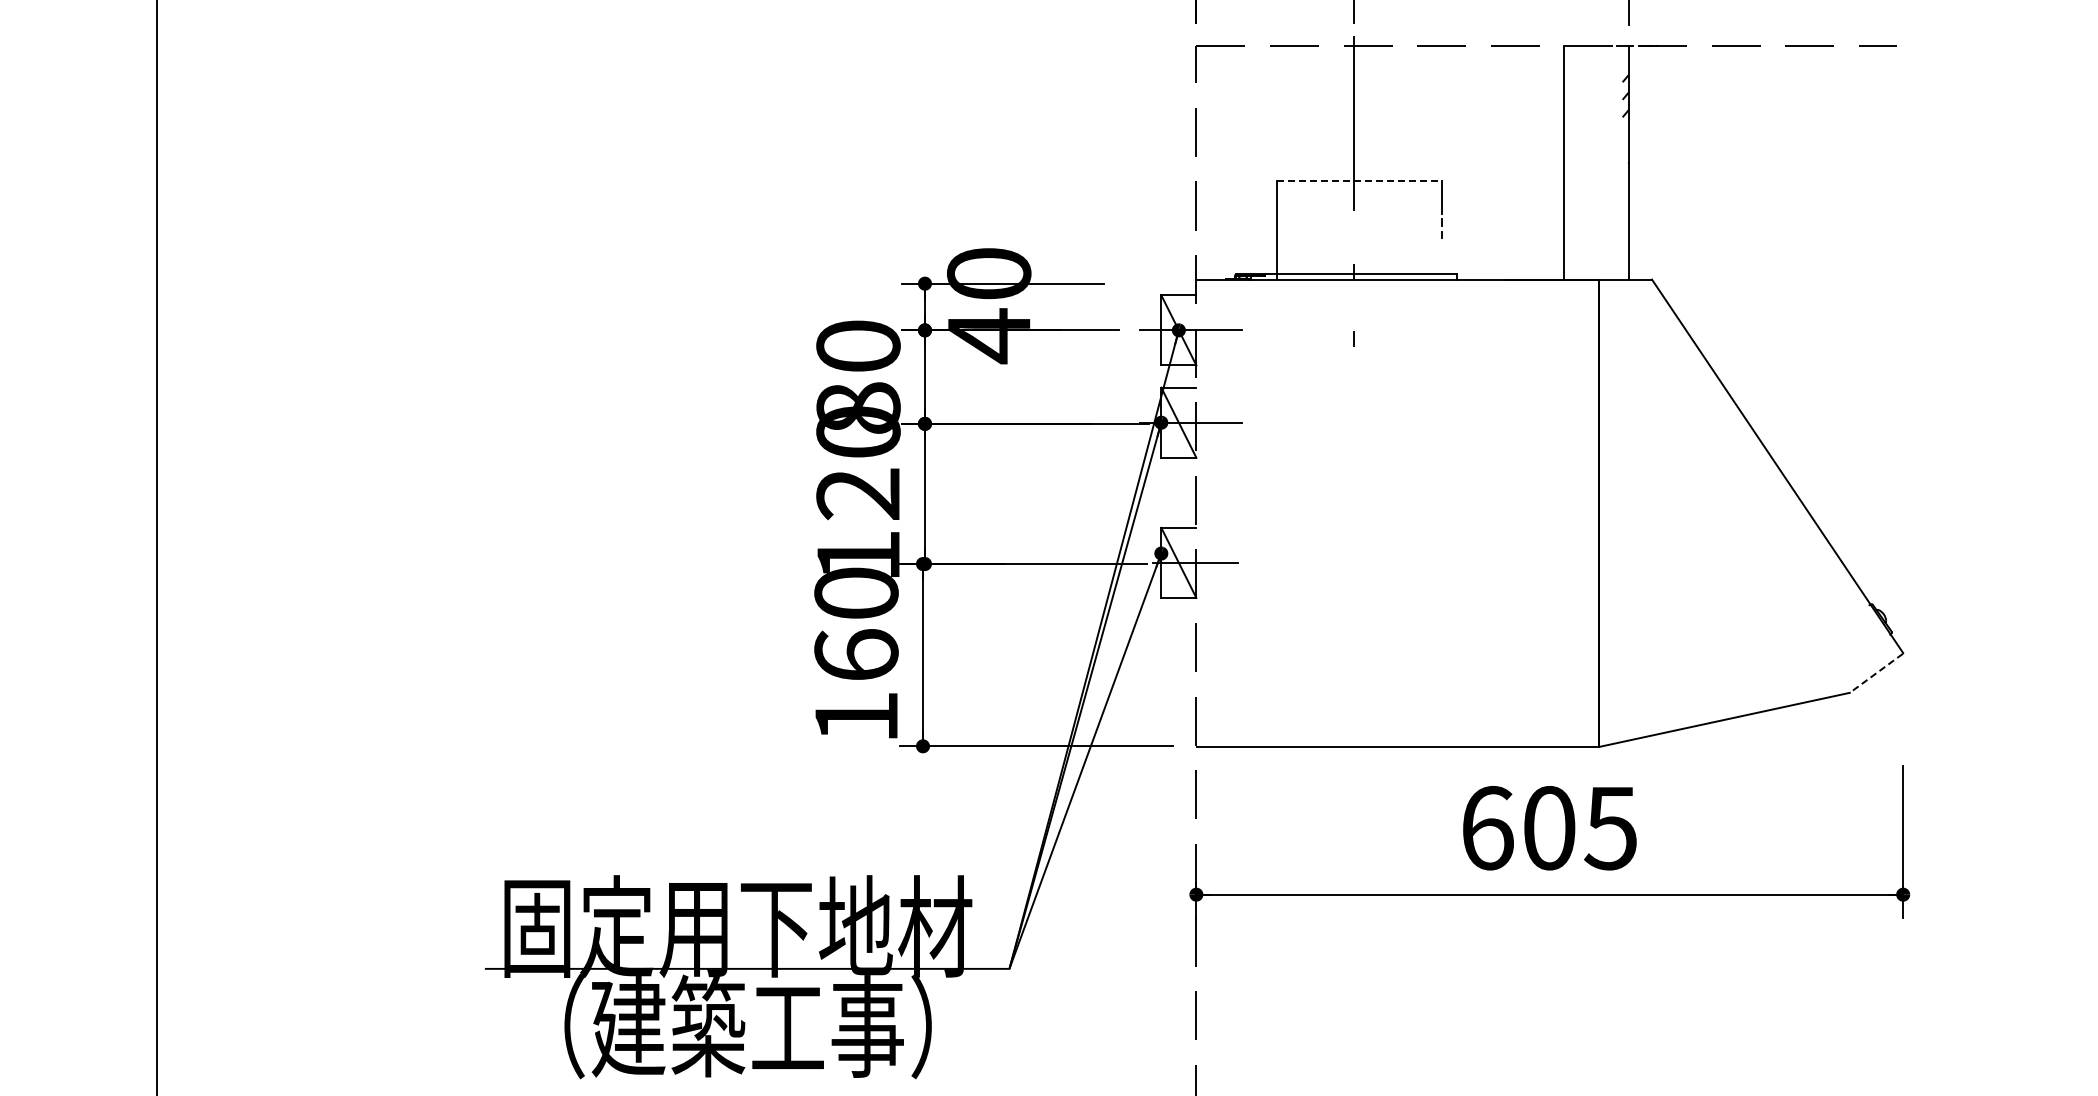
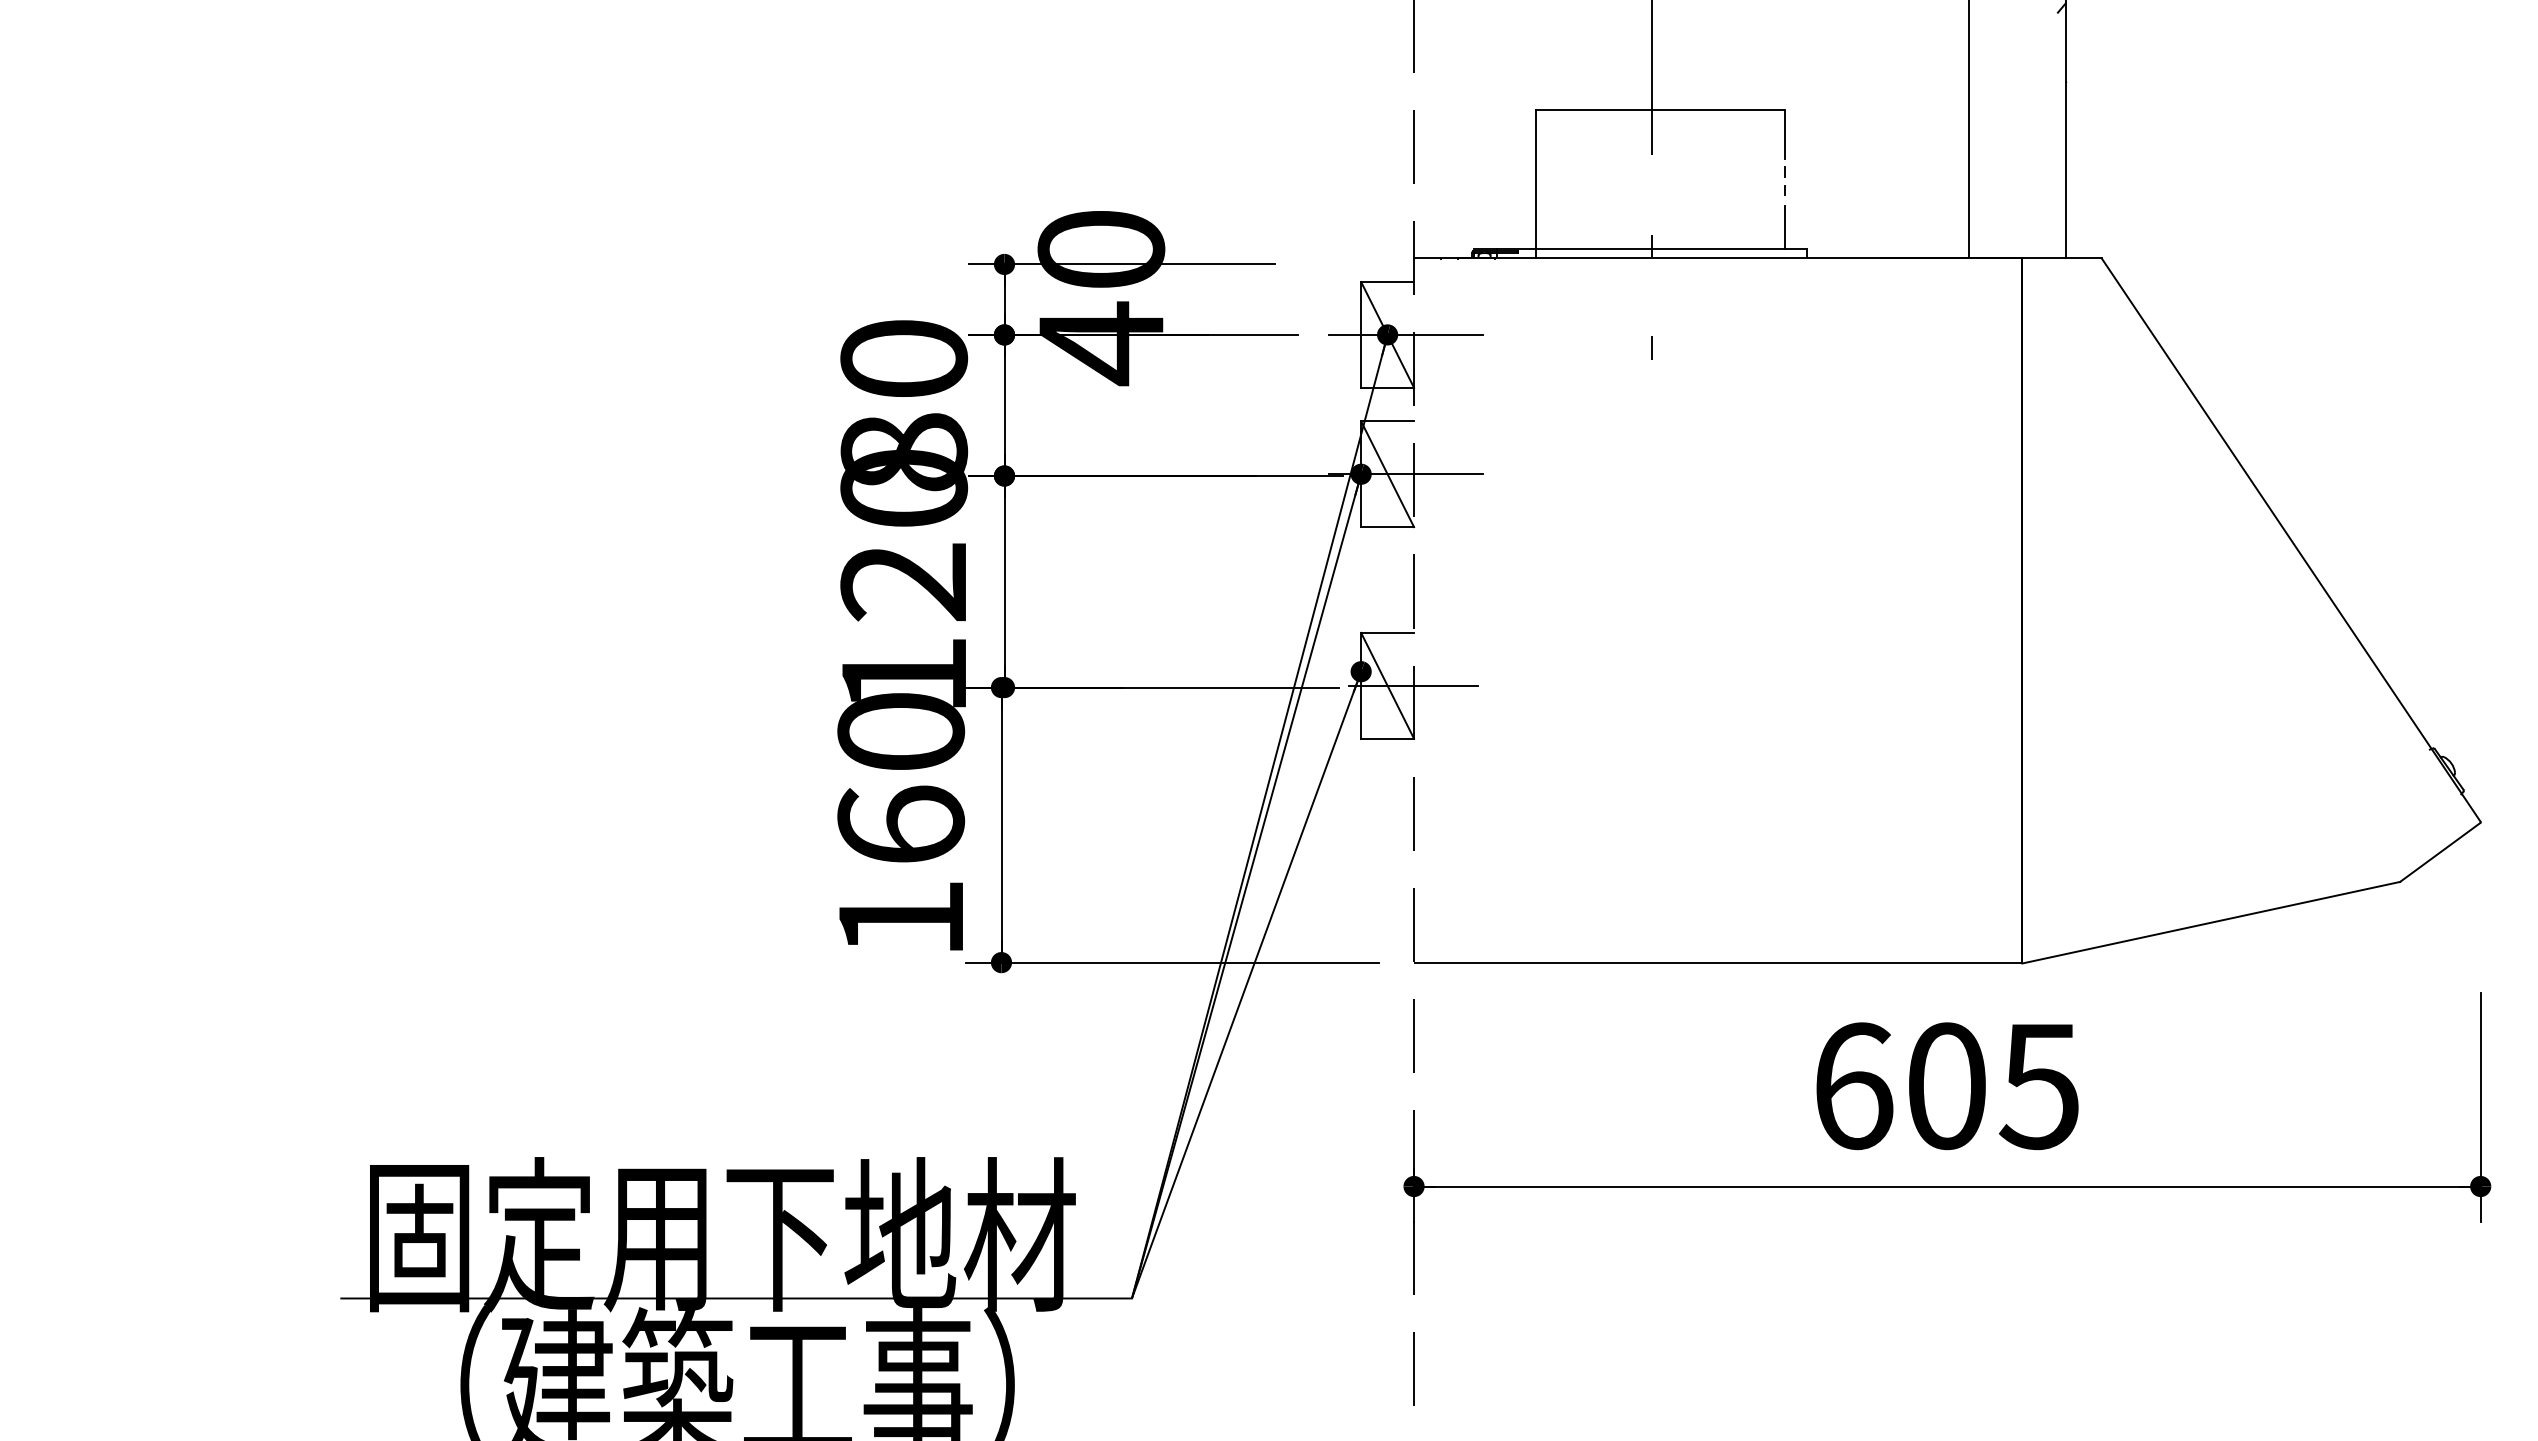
line: (1360, 181) -> (1661, 110), dashed -> solid
line: (1442, 259) -> (1785, 227), added
line: (1876, 673) -> (2440, 852), dashed -> solid

